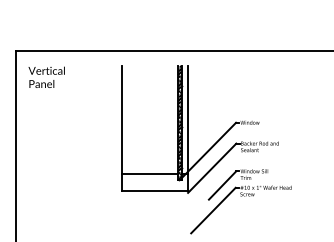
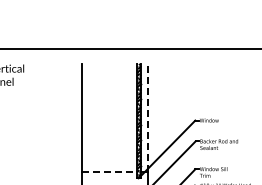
line: (188, 119) -> (147, 117), solid -> dashed
line: (150, 174) -> (109, 172), solid -> dashed

